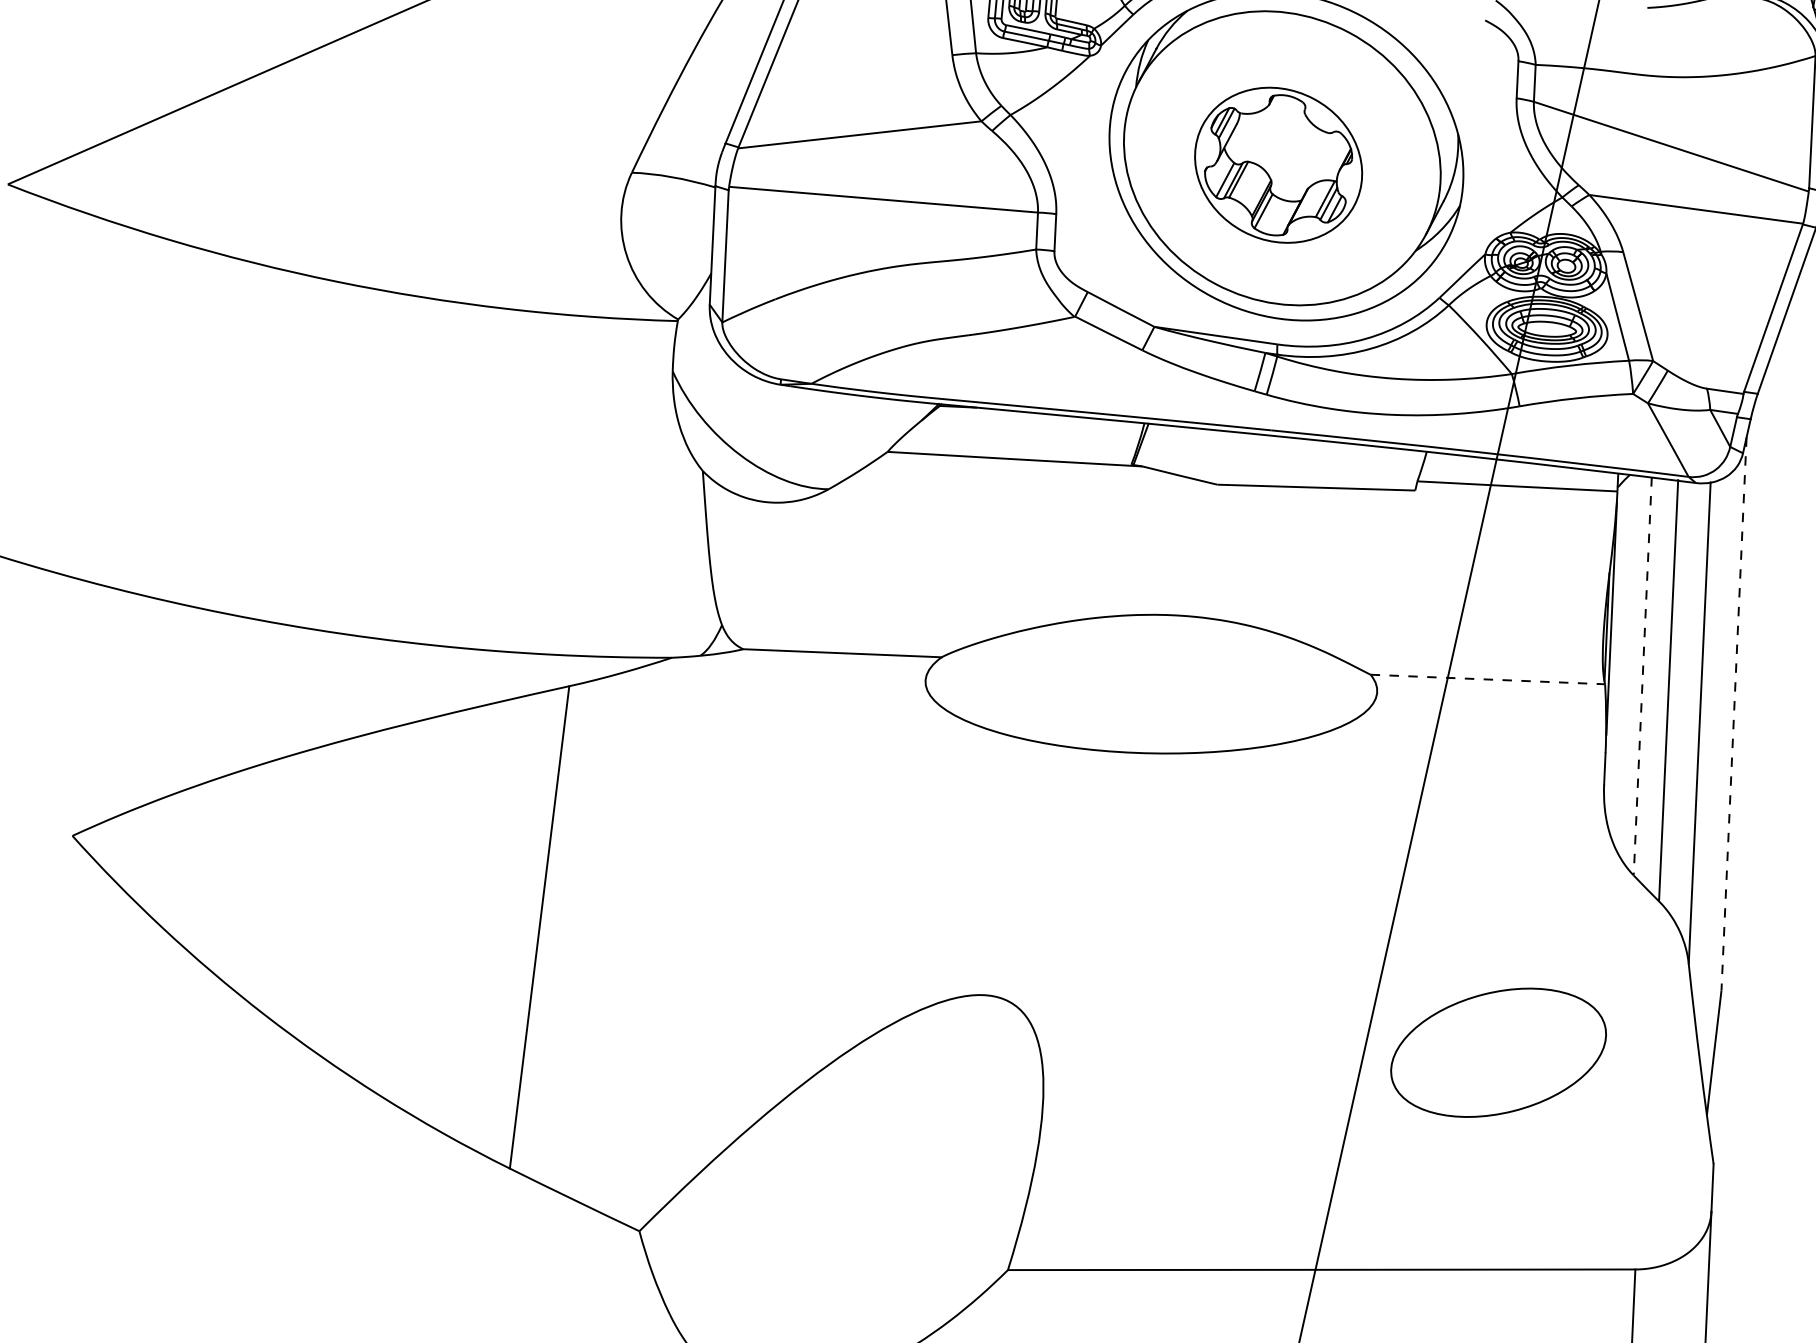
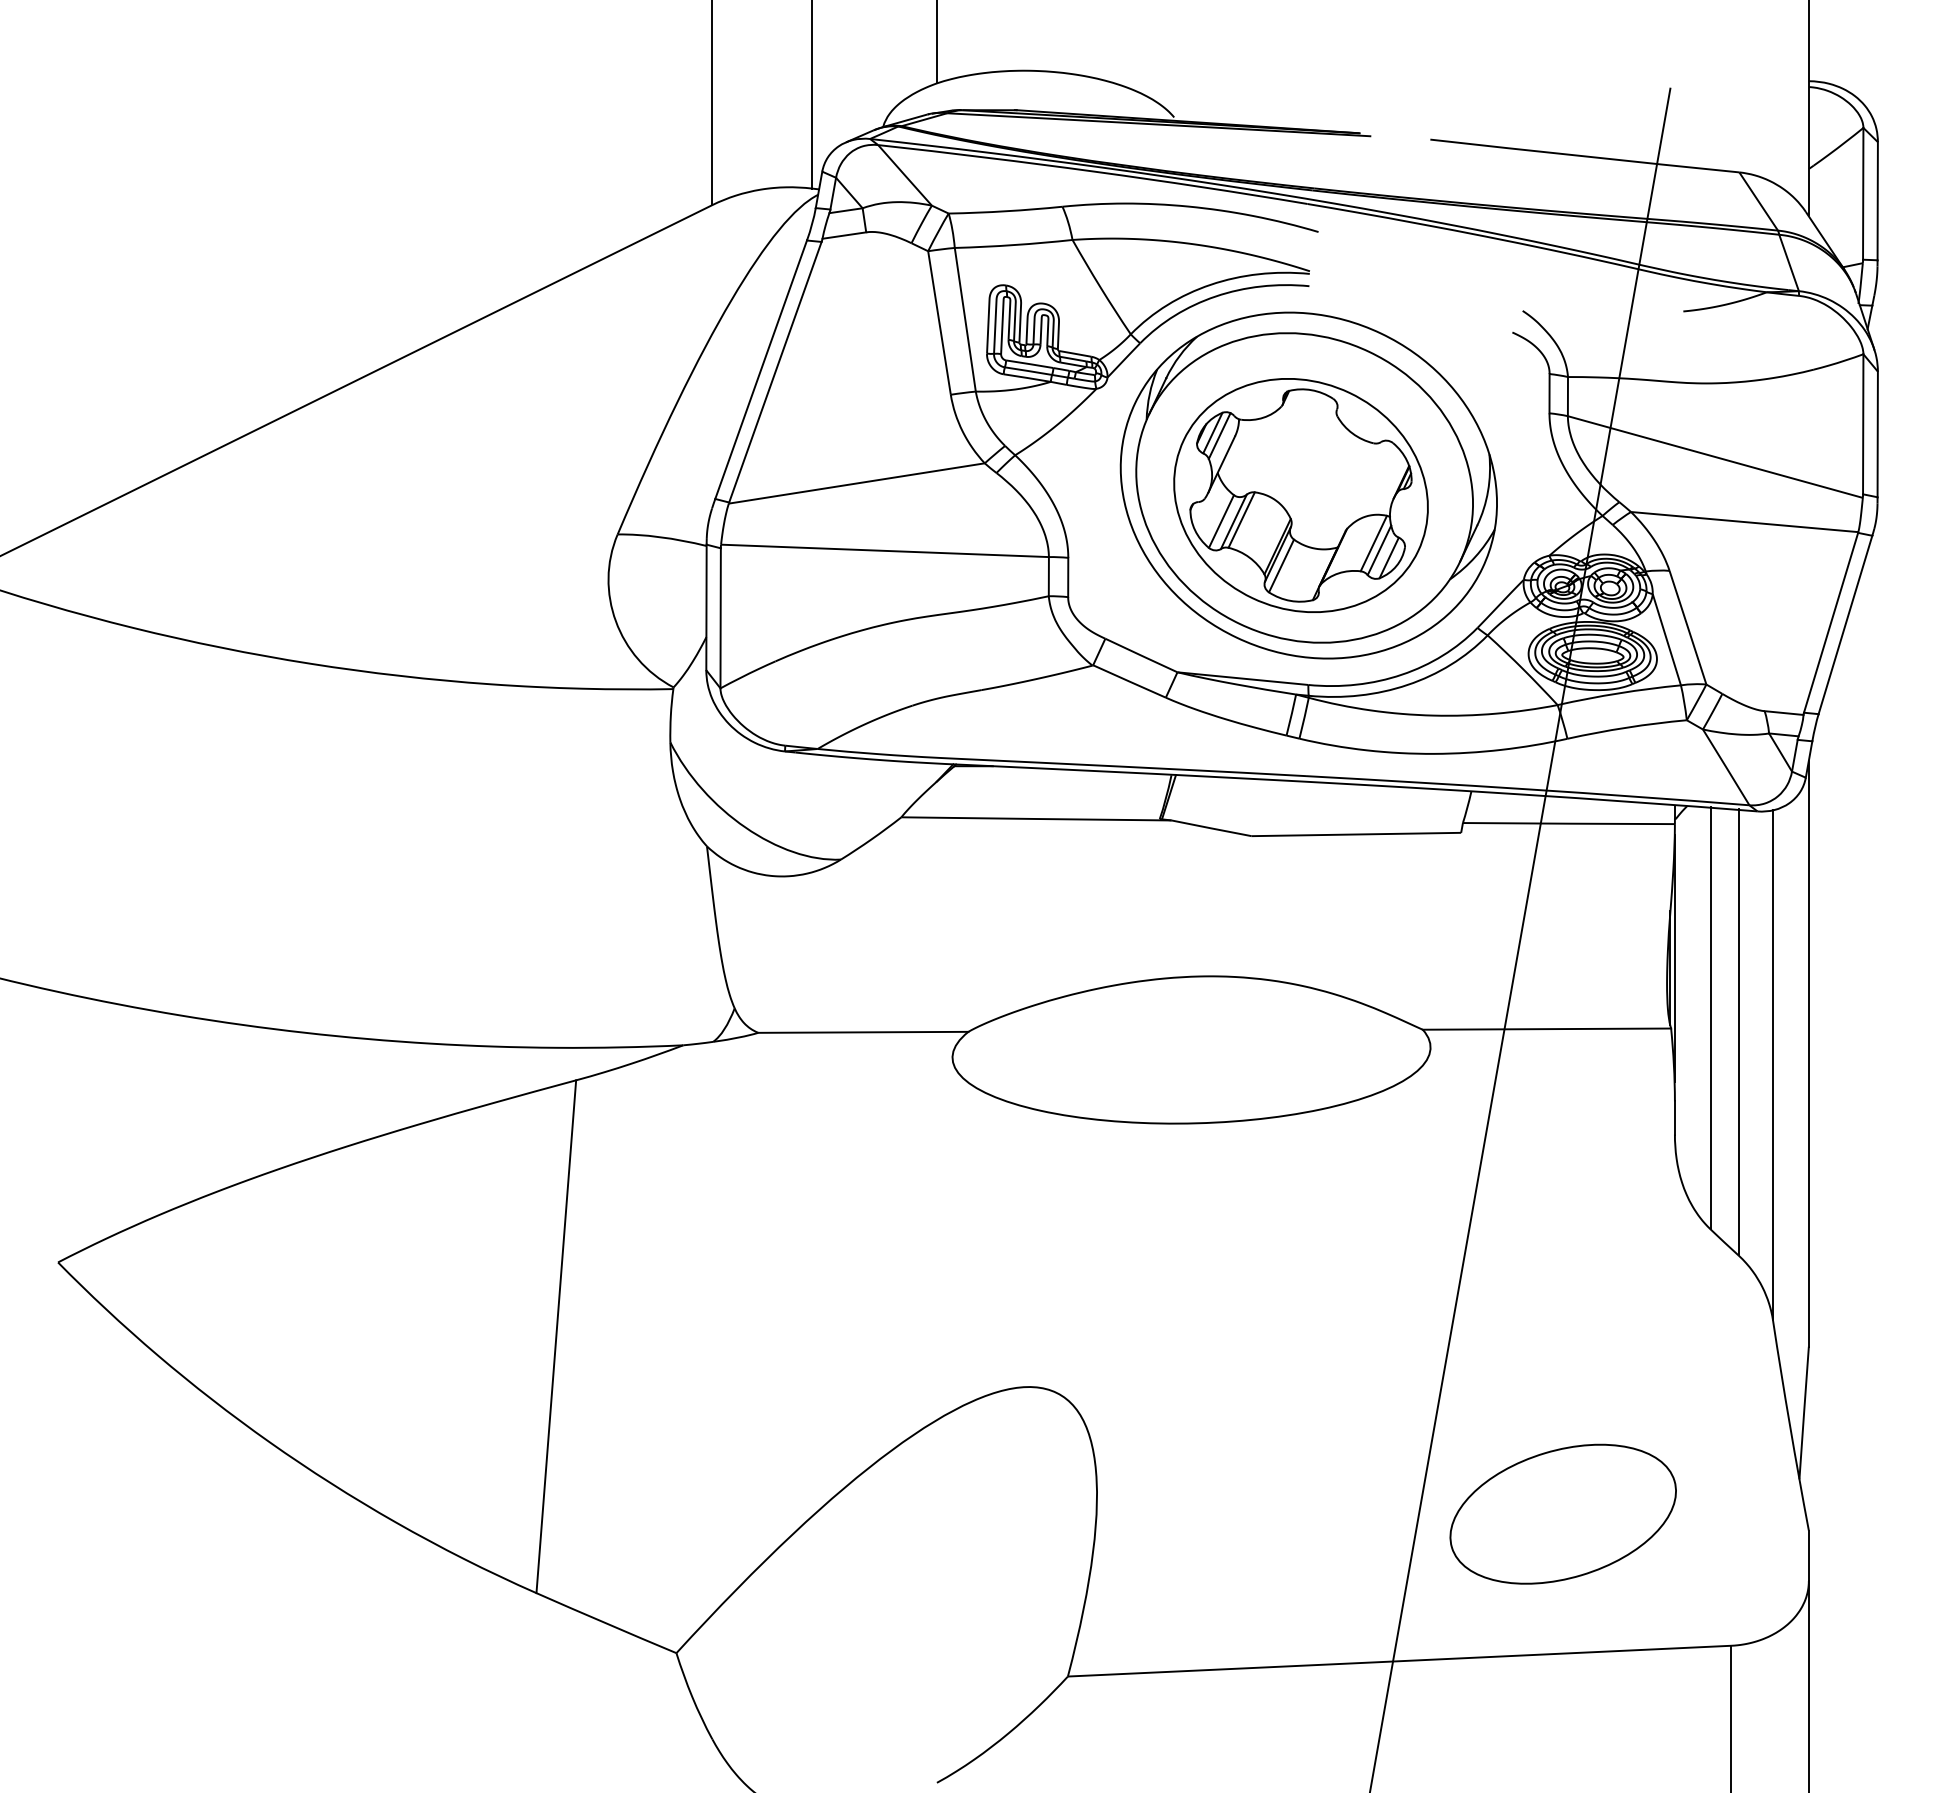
part: (1278, 165) -> (1300, 495), size x1.43
line: (1642, 675) -> (1710, 1017), dashed -> solid
line: (1488, 679) -> (1547, 1029), dashed -> solid
line: (1733, 713) -> (1808, 1053), dashed -> solid
part: (1497, 1052) -> (1562, 1513), moved

